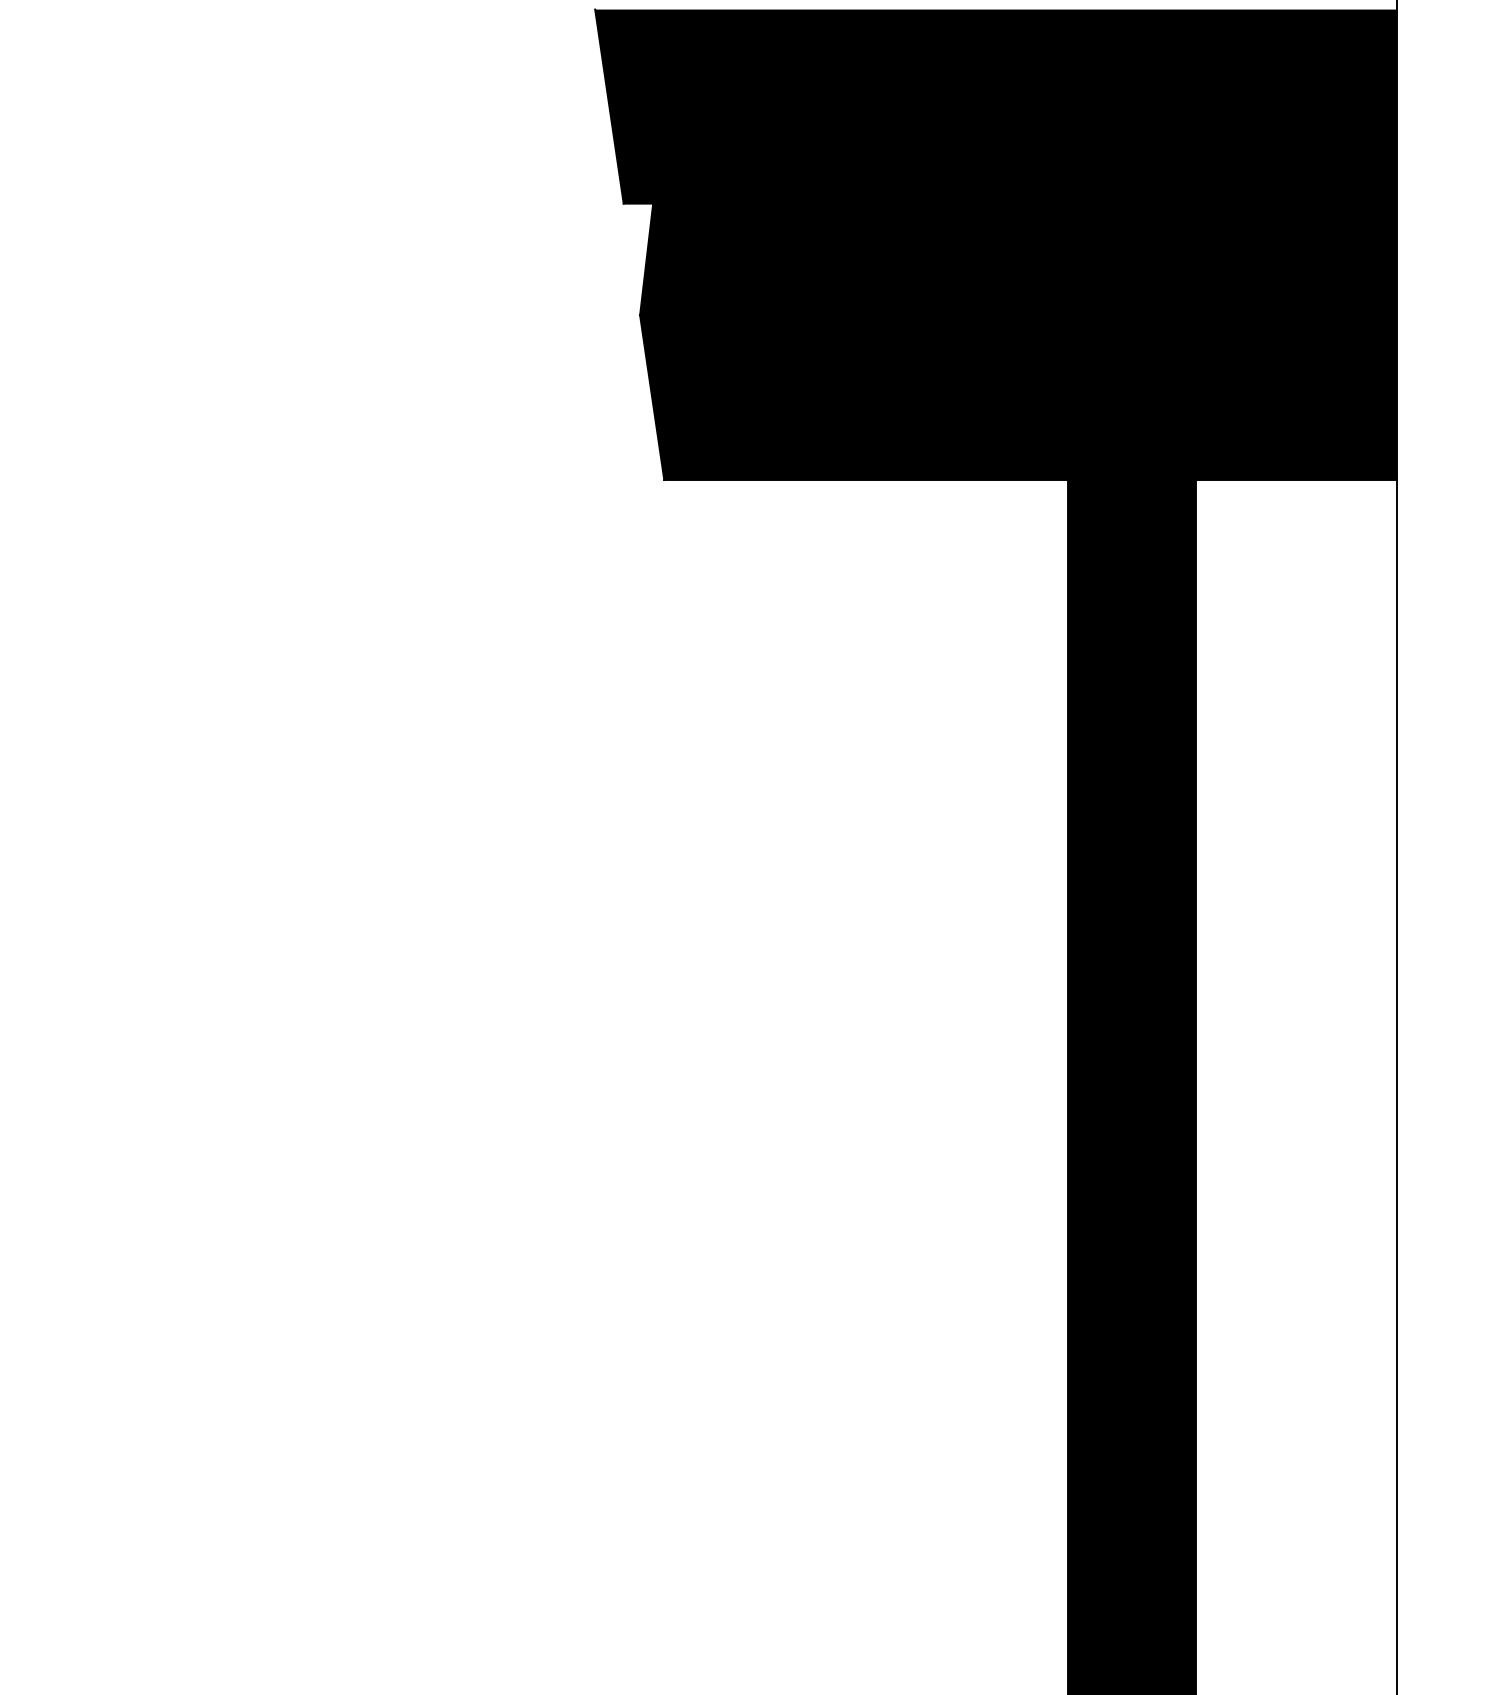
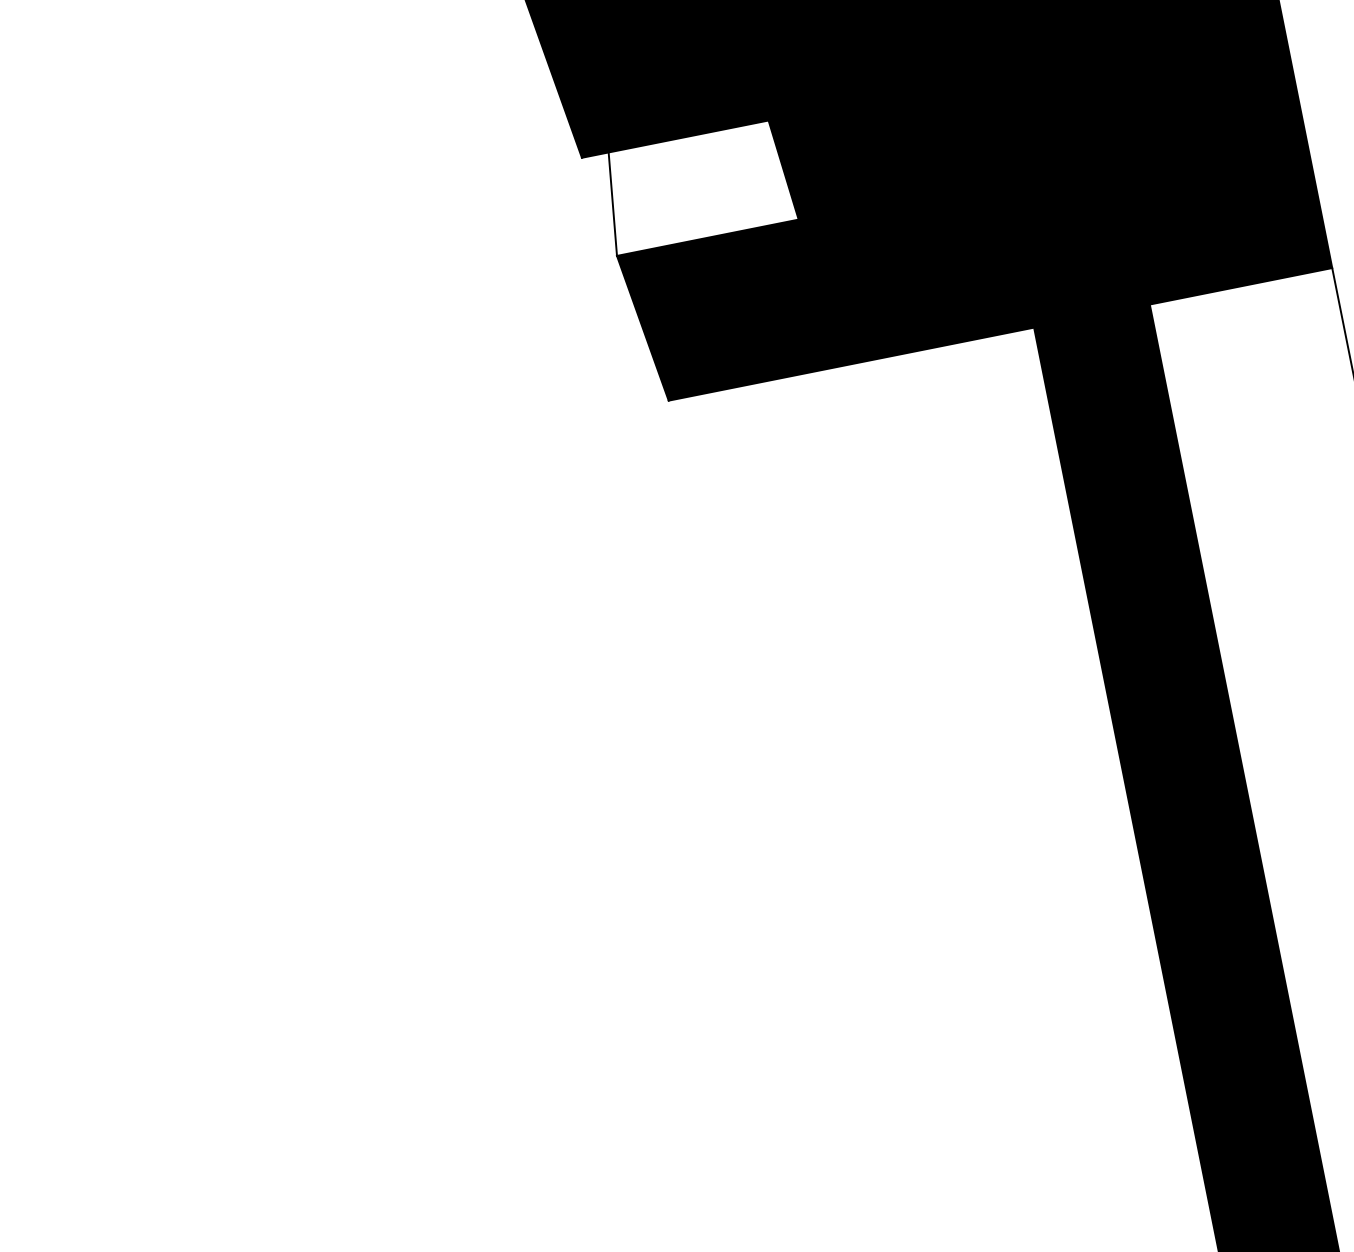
fill: (740, 259) -> (697, 187), removed

